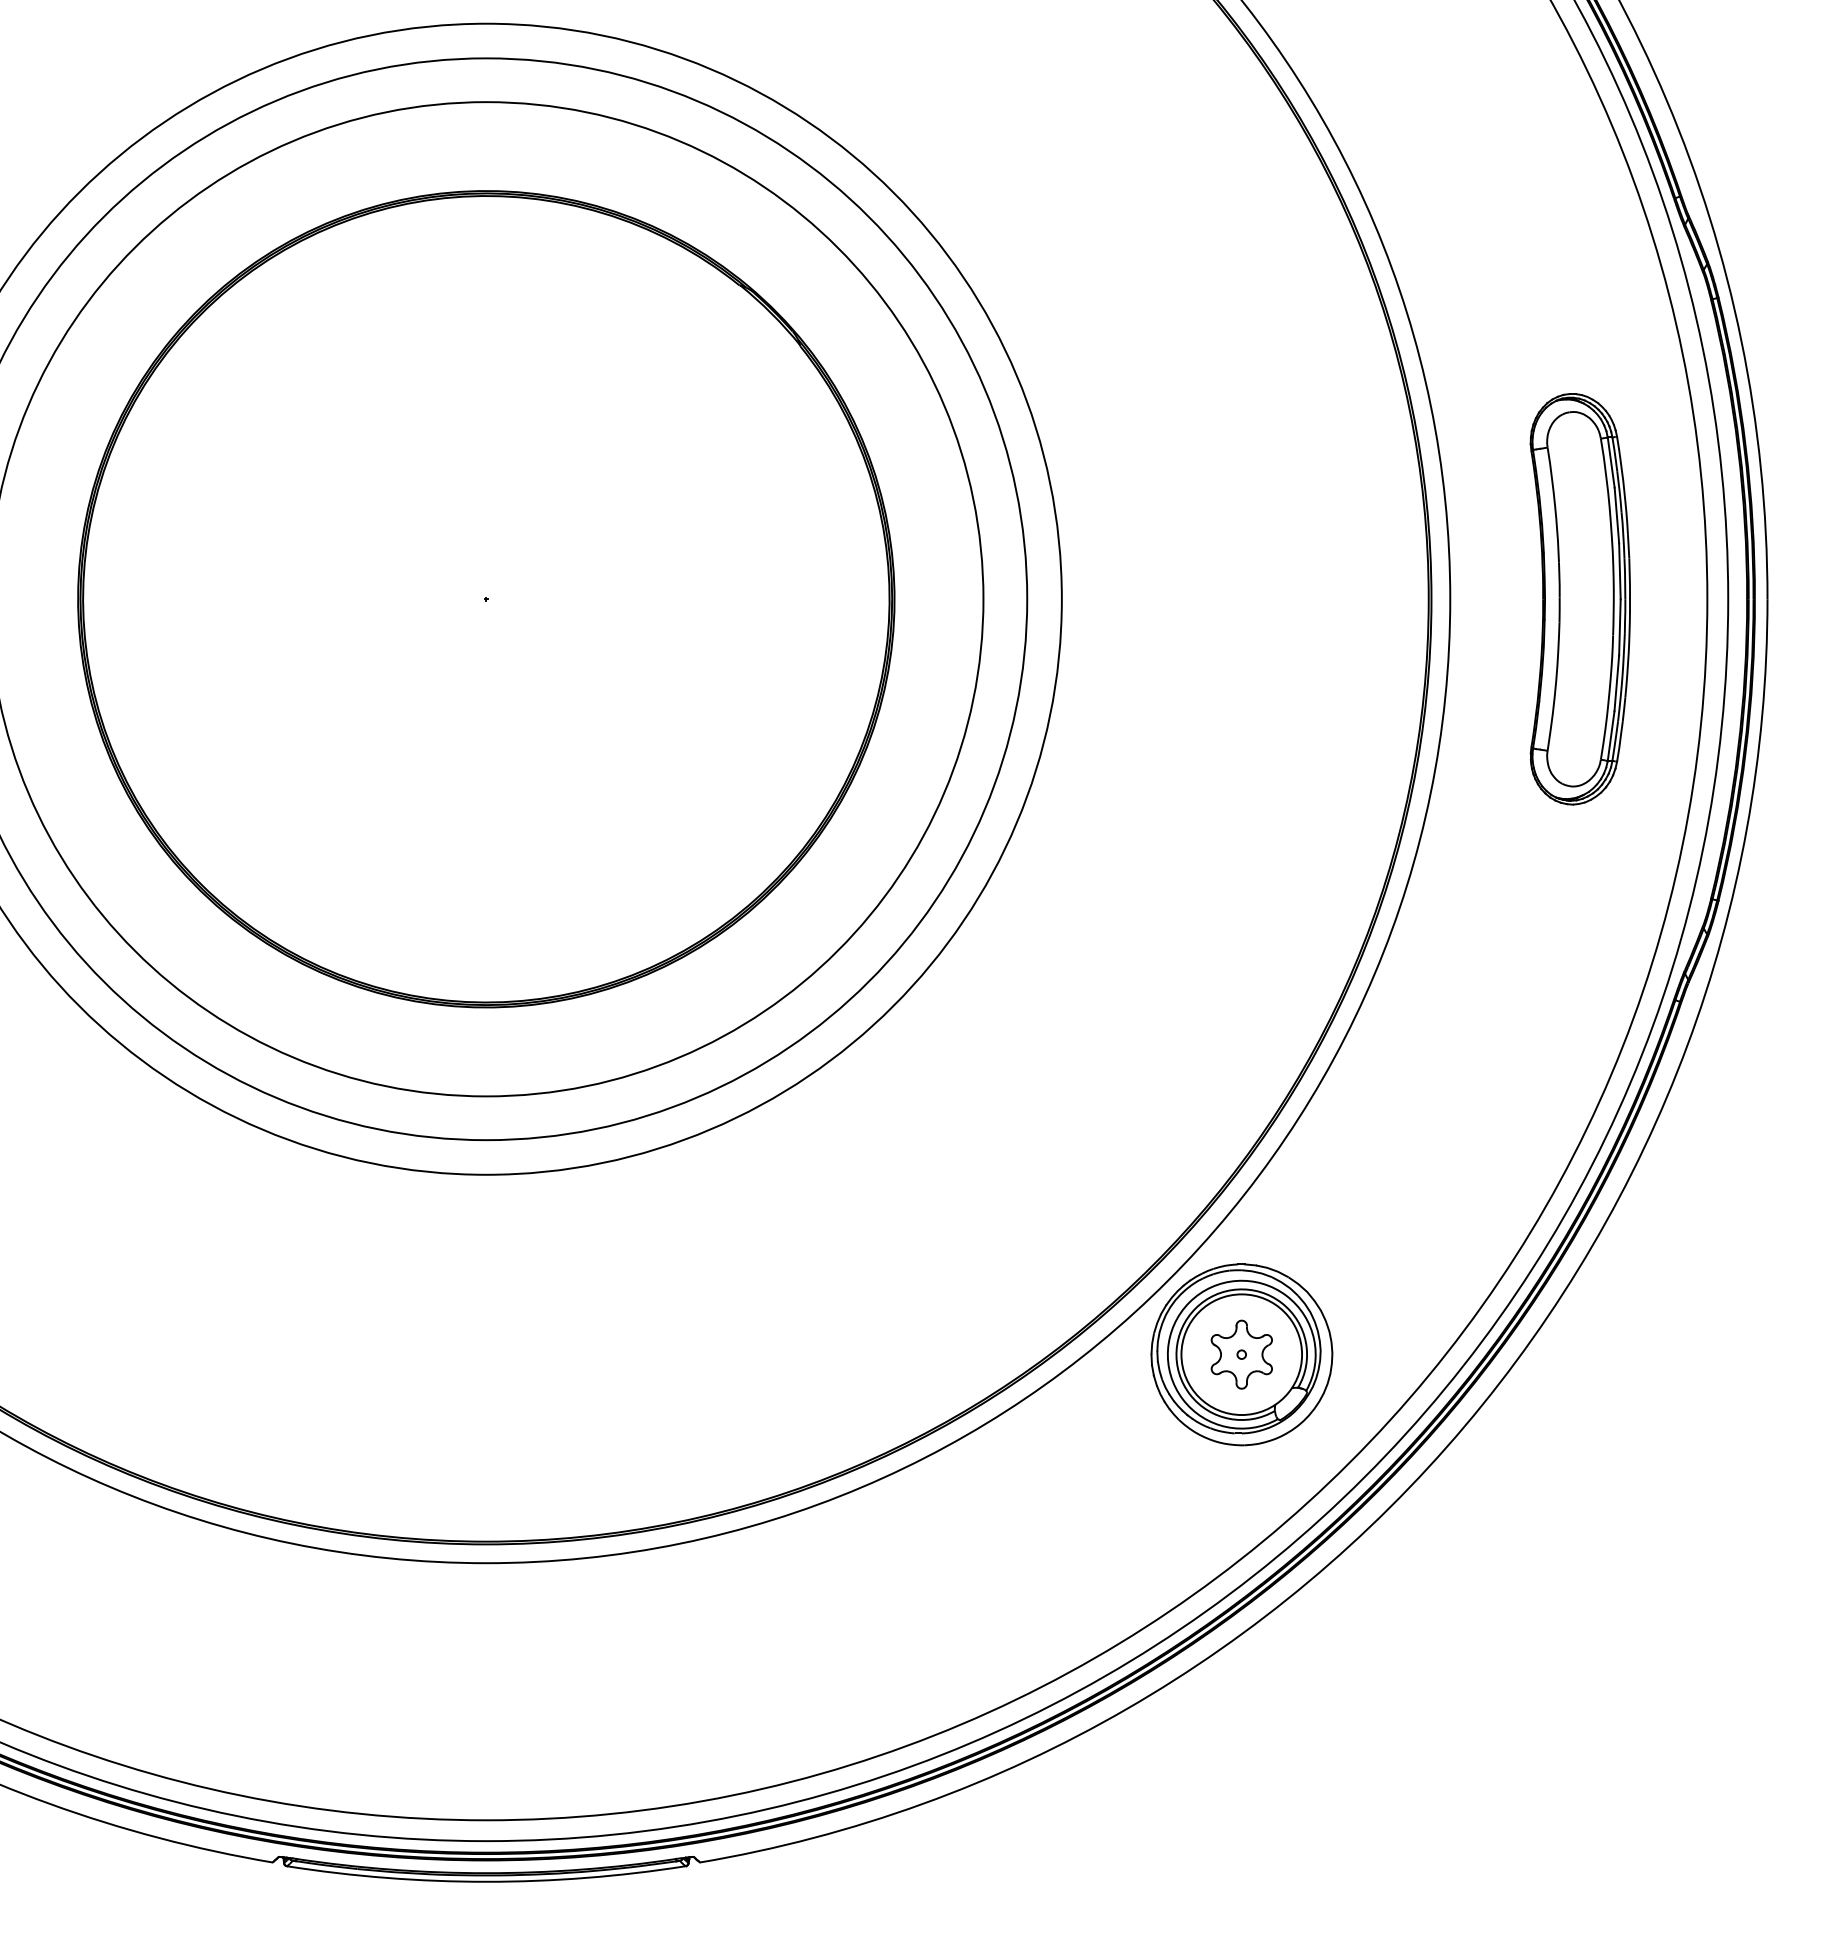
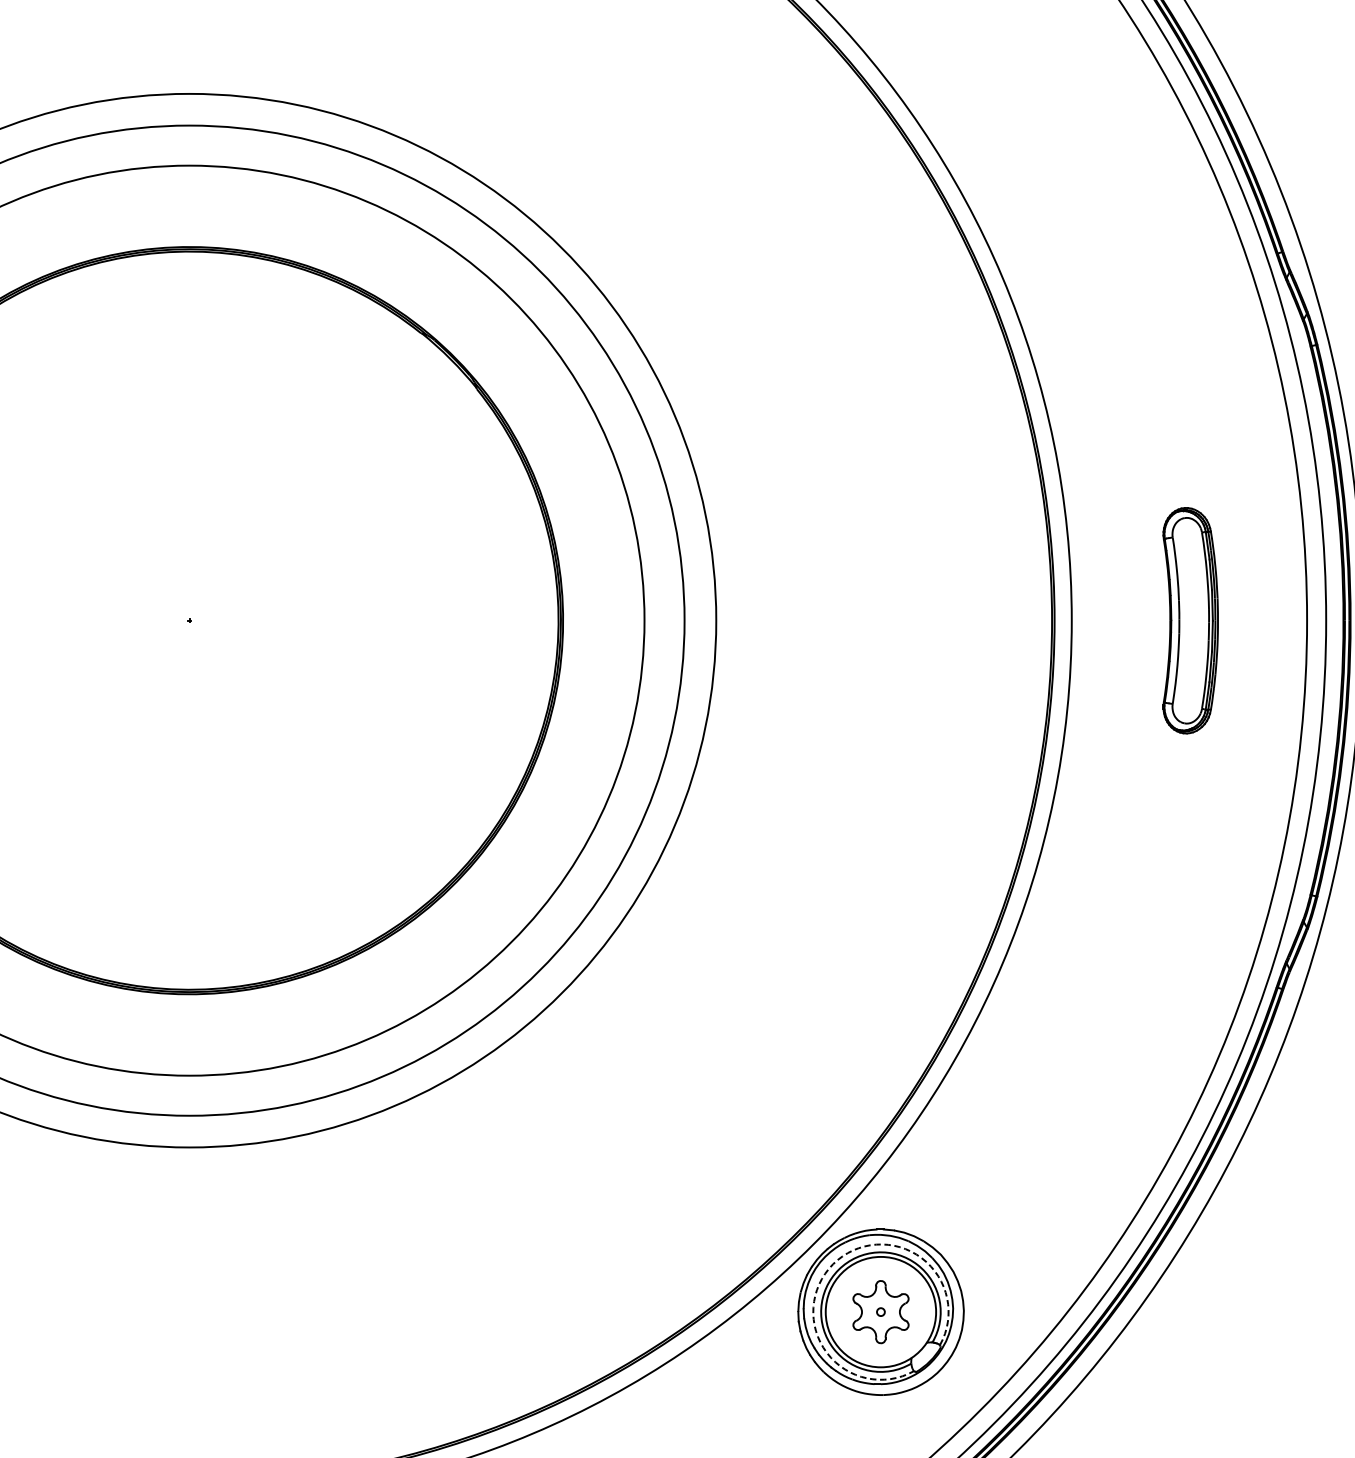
part: (1579, 599) -> (1190, 620), size x0.6
arc: (1189, 1302) -> (833, 1264), solid -> dashed

